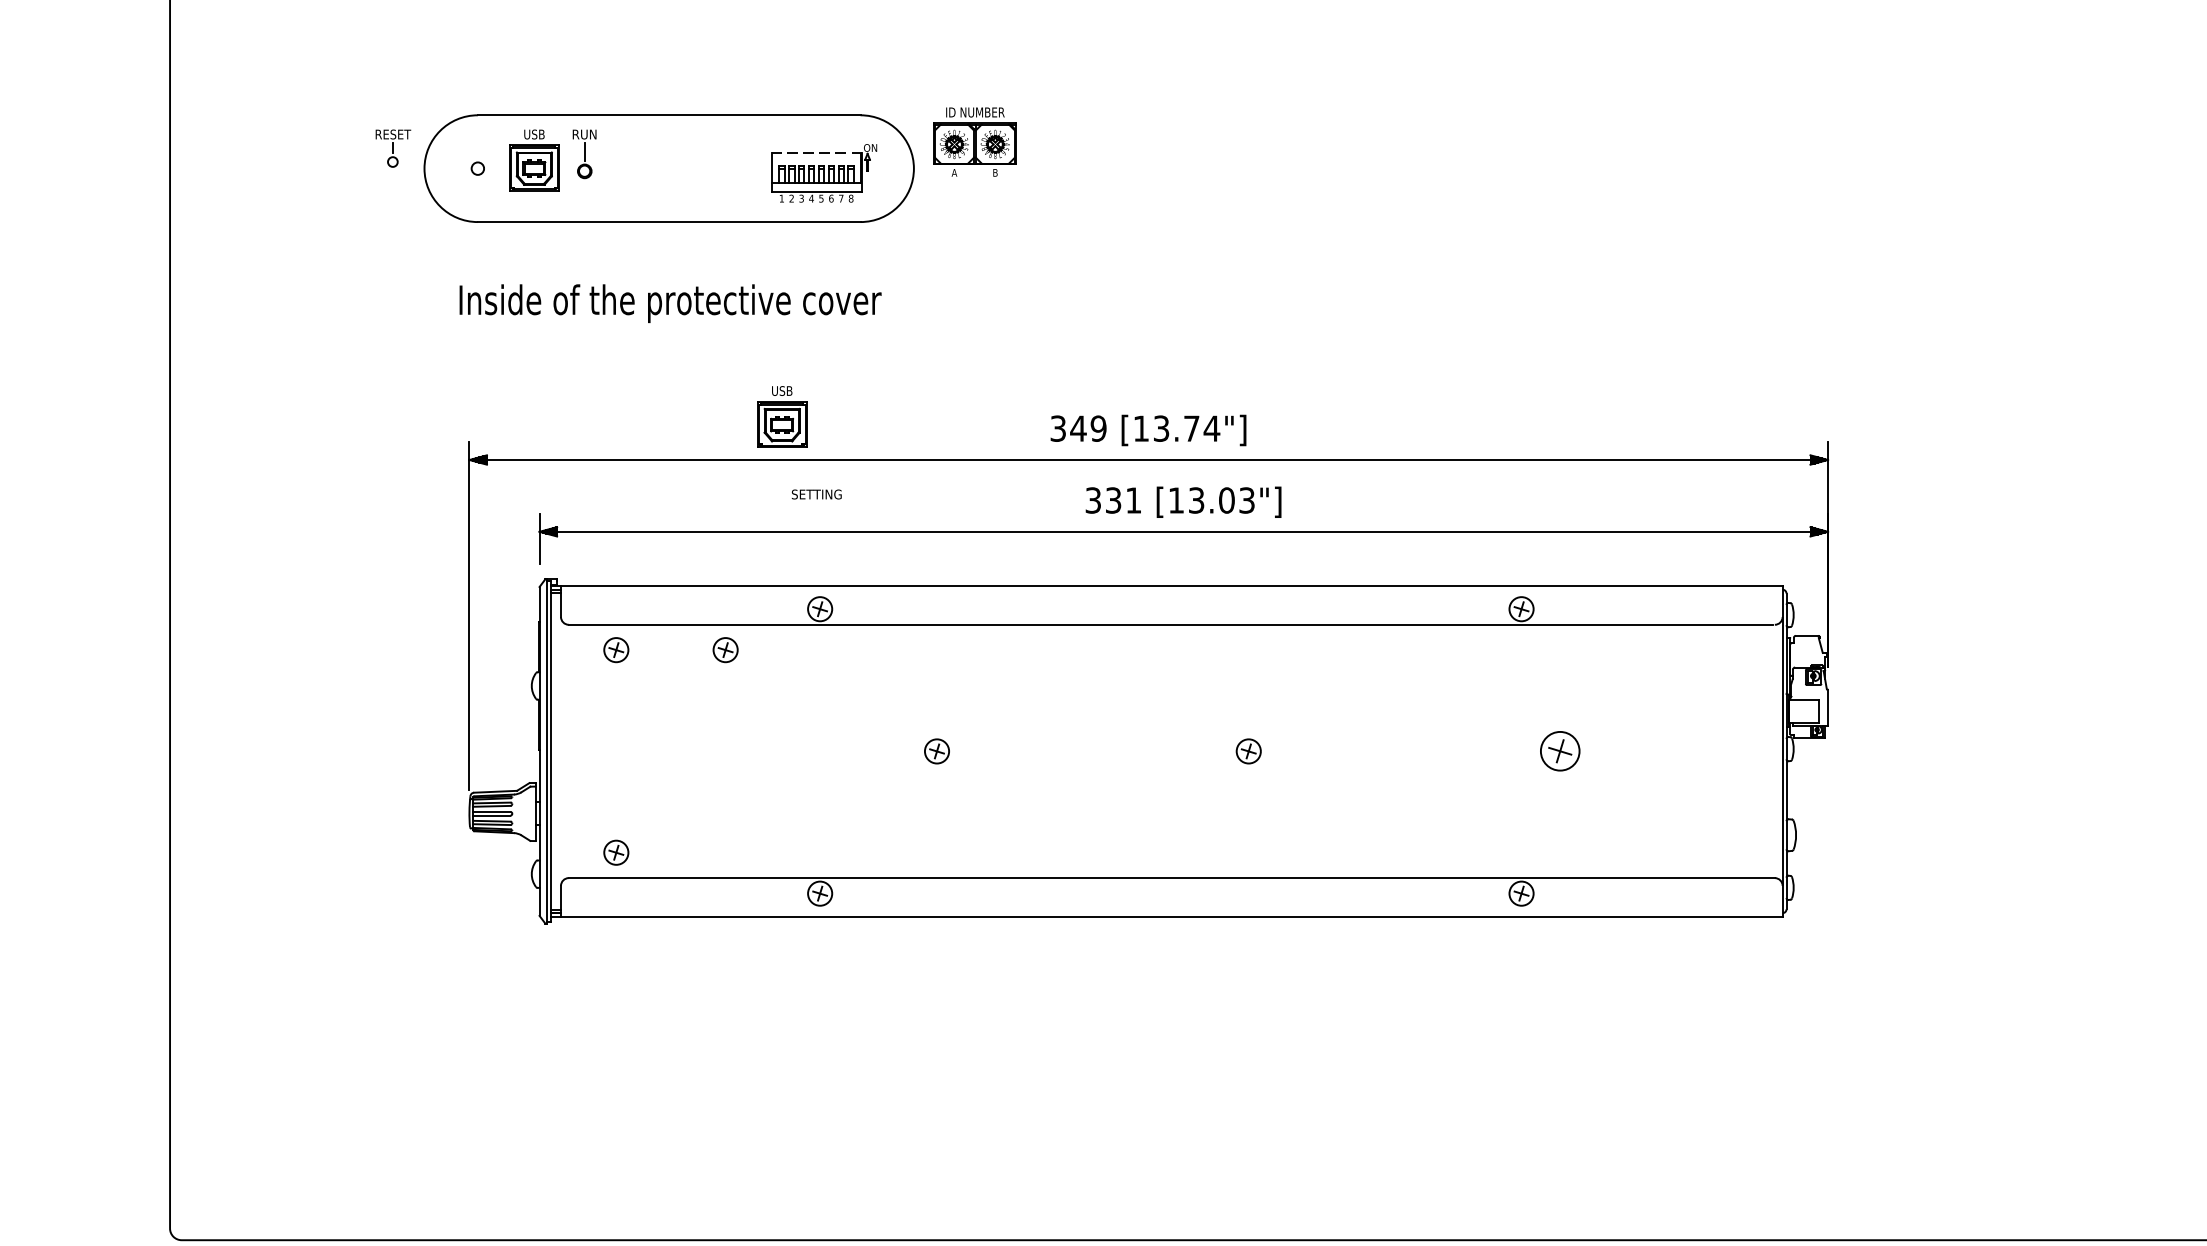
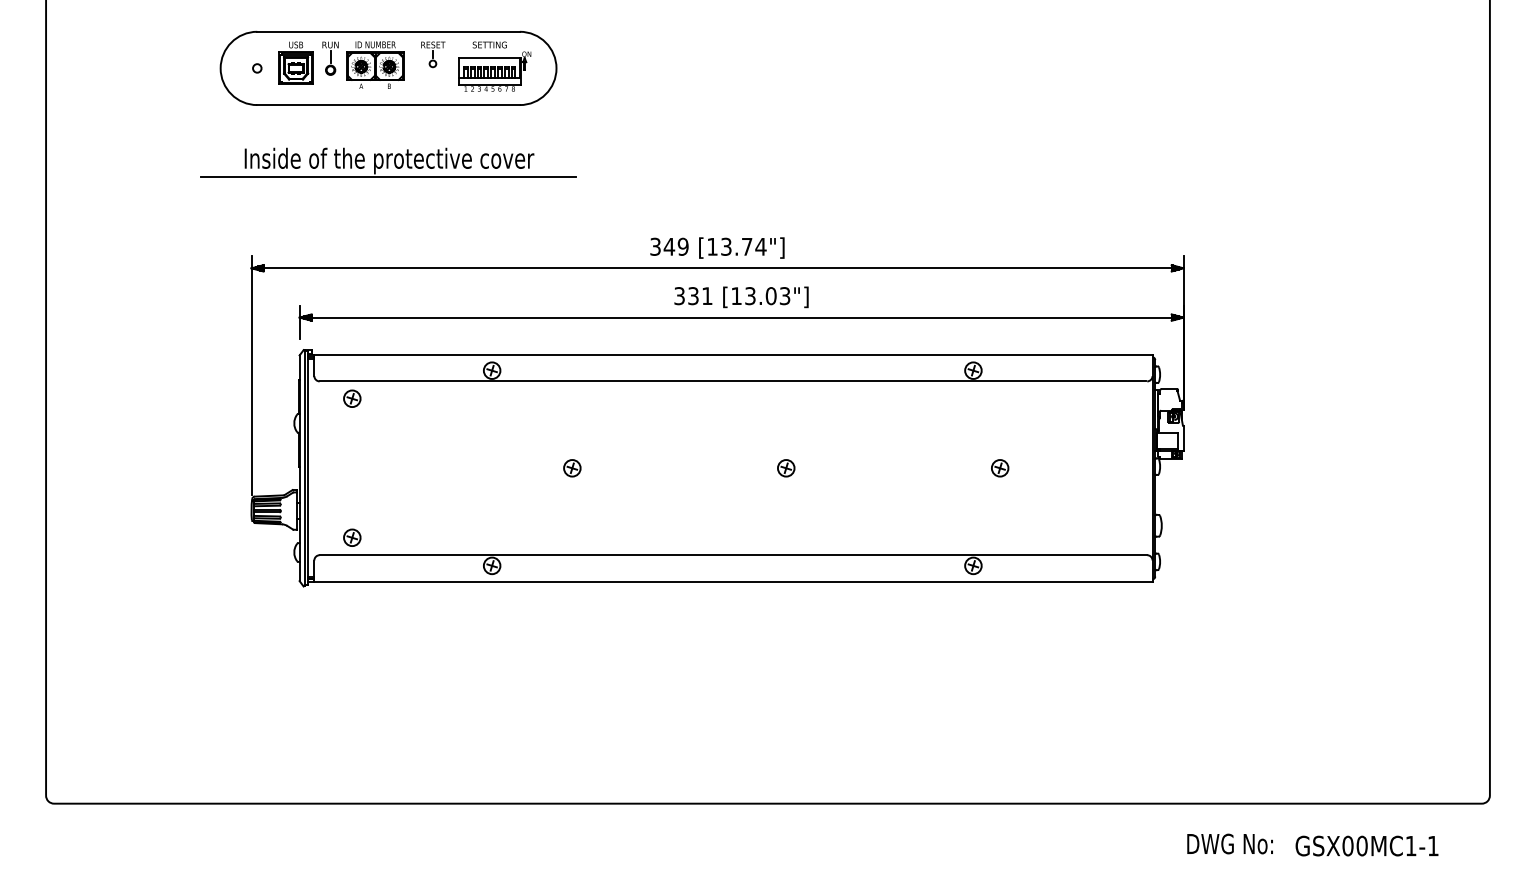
part: (975, 141) -> (375, 64), moved
part: (393, 148) -> (433, 54), moved
line: (816, 154) -> (489, 58), dashed -> solid
line: (669, 326) -> (388, 176), added
part: (781, 416) -> (465, 238), removed
text: (816, 493) -> (489, 44), moved
part: (725, 649) -> (427, 398), removed
part: (1561, 751) -> (1000, 468), size x0.62

